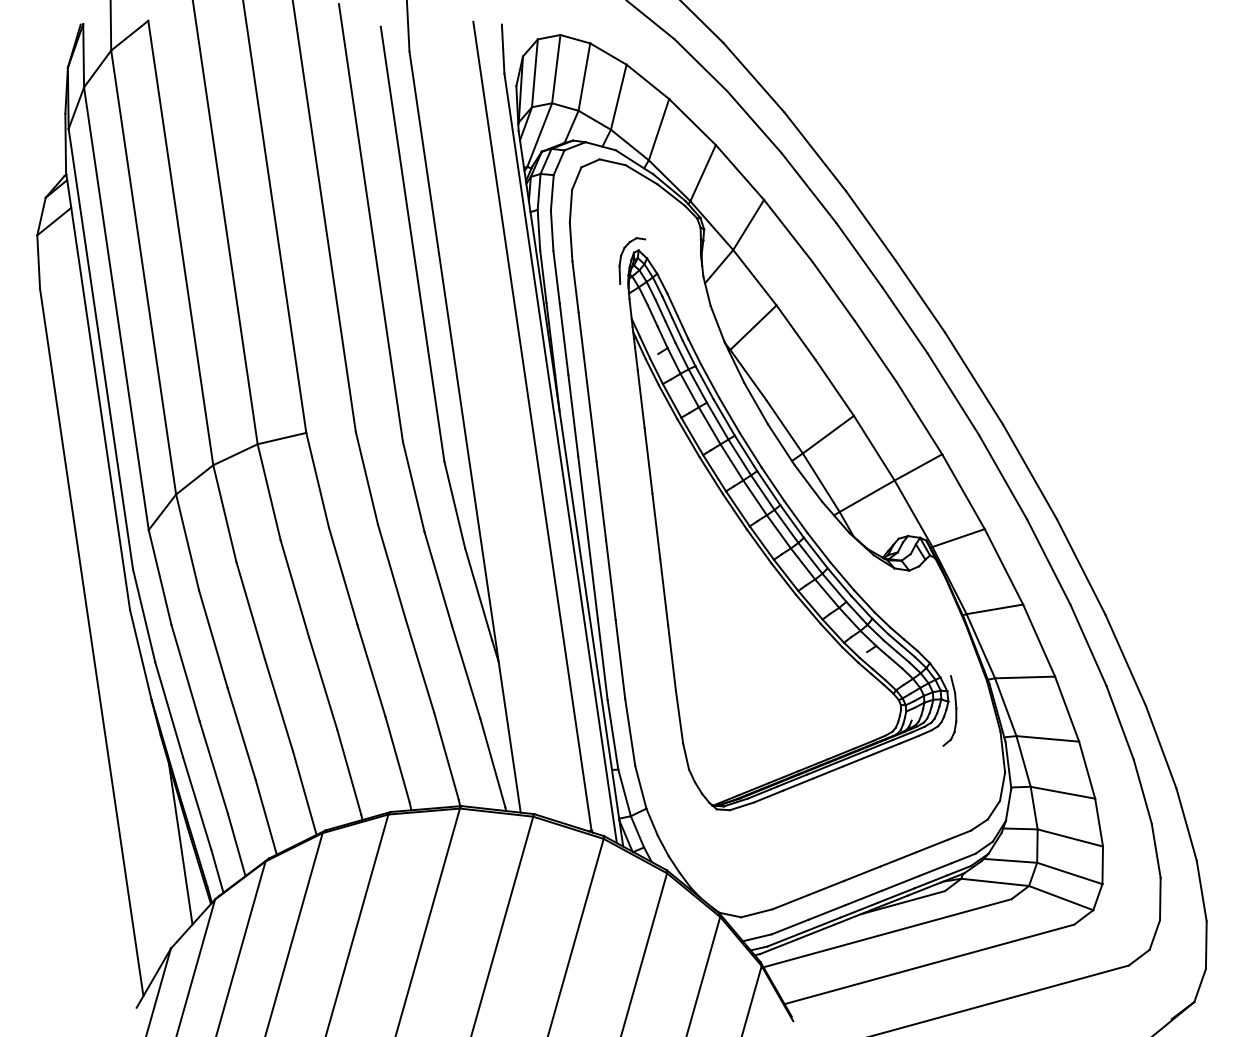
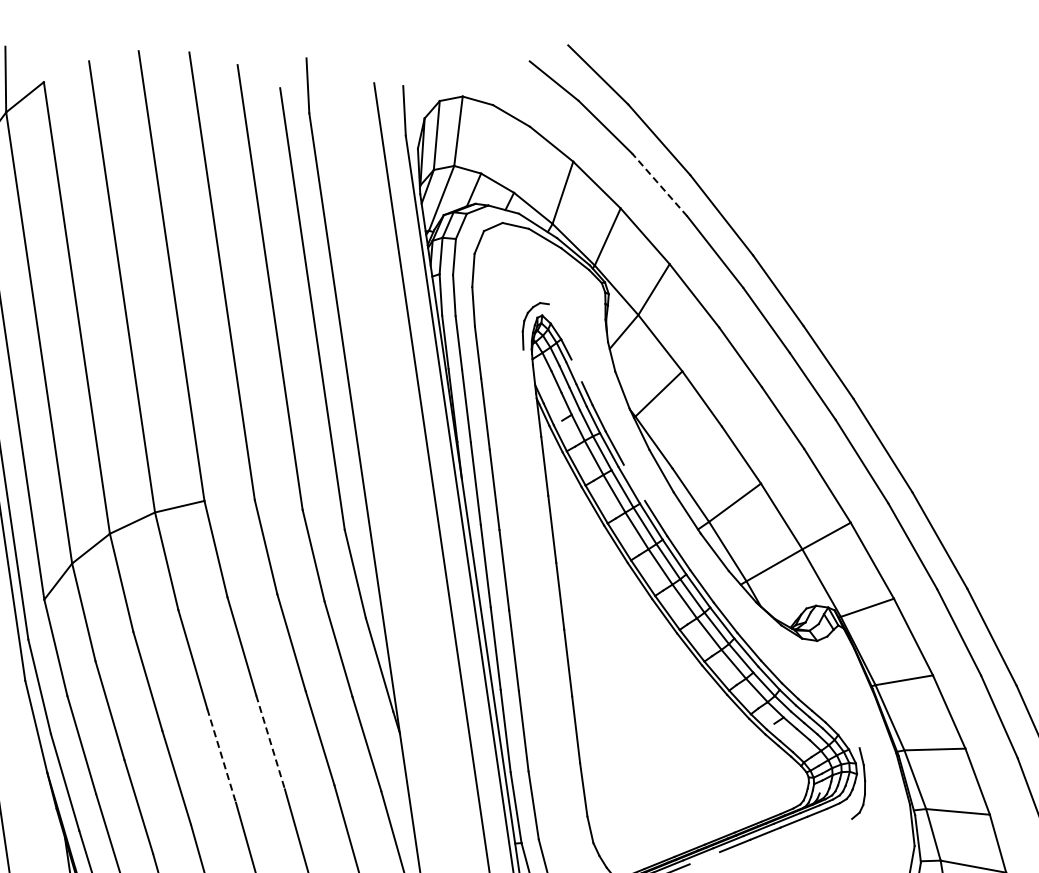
line: (584, 76) -> (487, 138), removed
line: (618, 96) -> (521, 159), removed
line: (753, 121) -> (658, 184), solid -> dashed
line: (672, 304) -> (576, 370), removed
line: (728, 414) -> (633, 482), removed
line: (371, 670) -> (270, 742), solid -> dashed
line: (323, 684) -> (221, 756), solid -> dashed
line: (798, 784) -> (704, 858), removed

